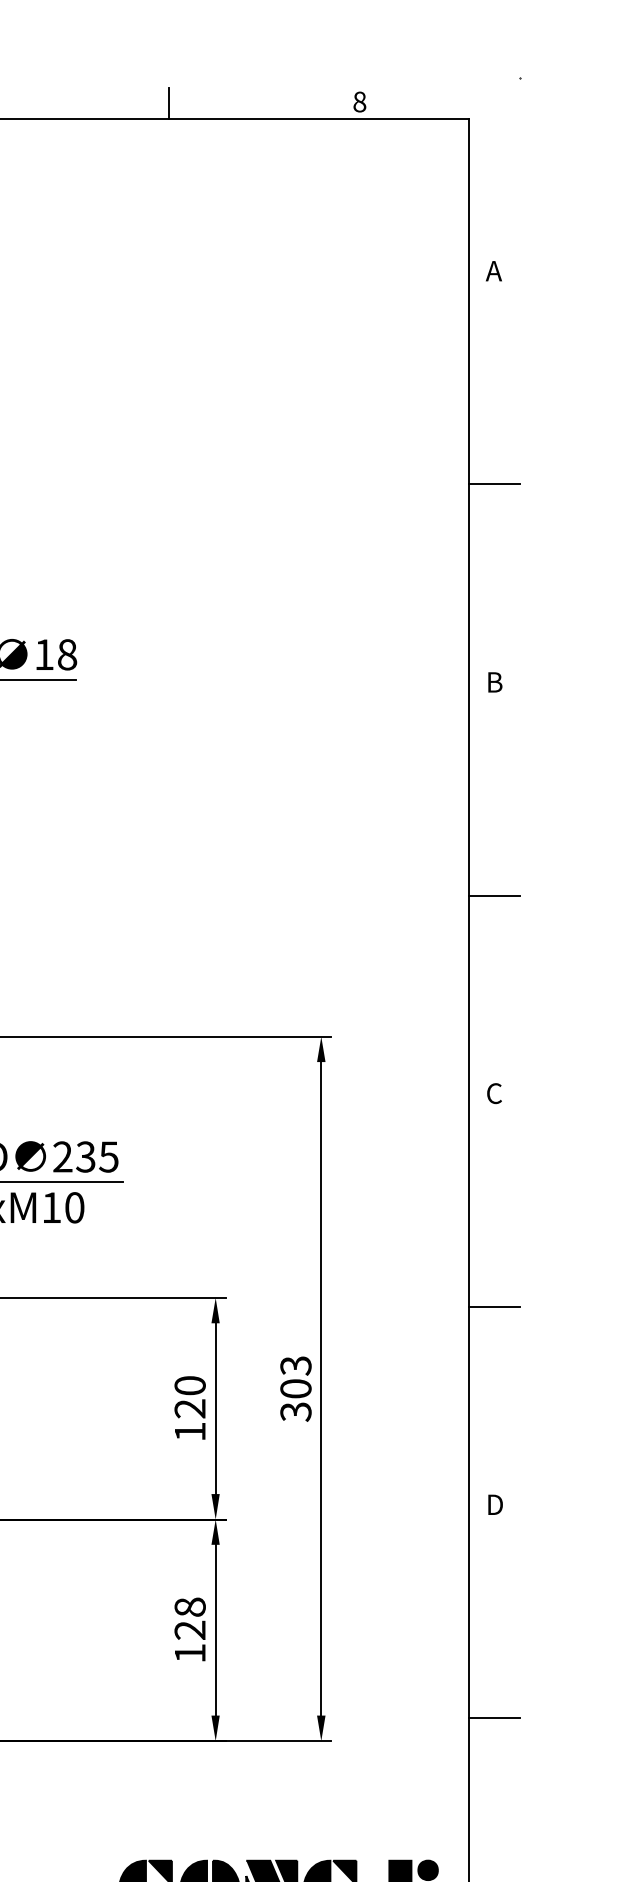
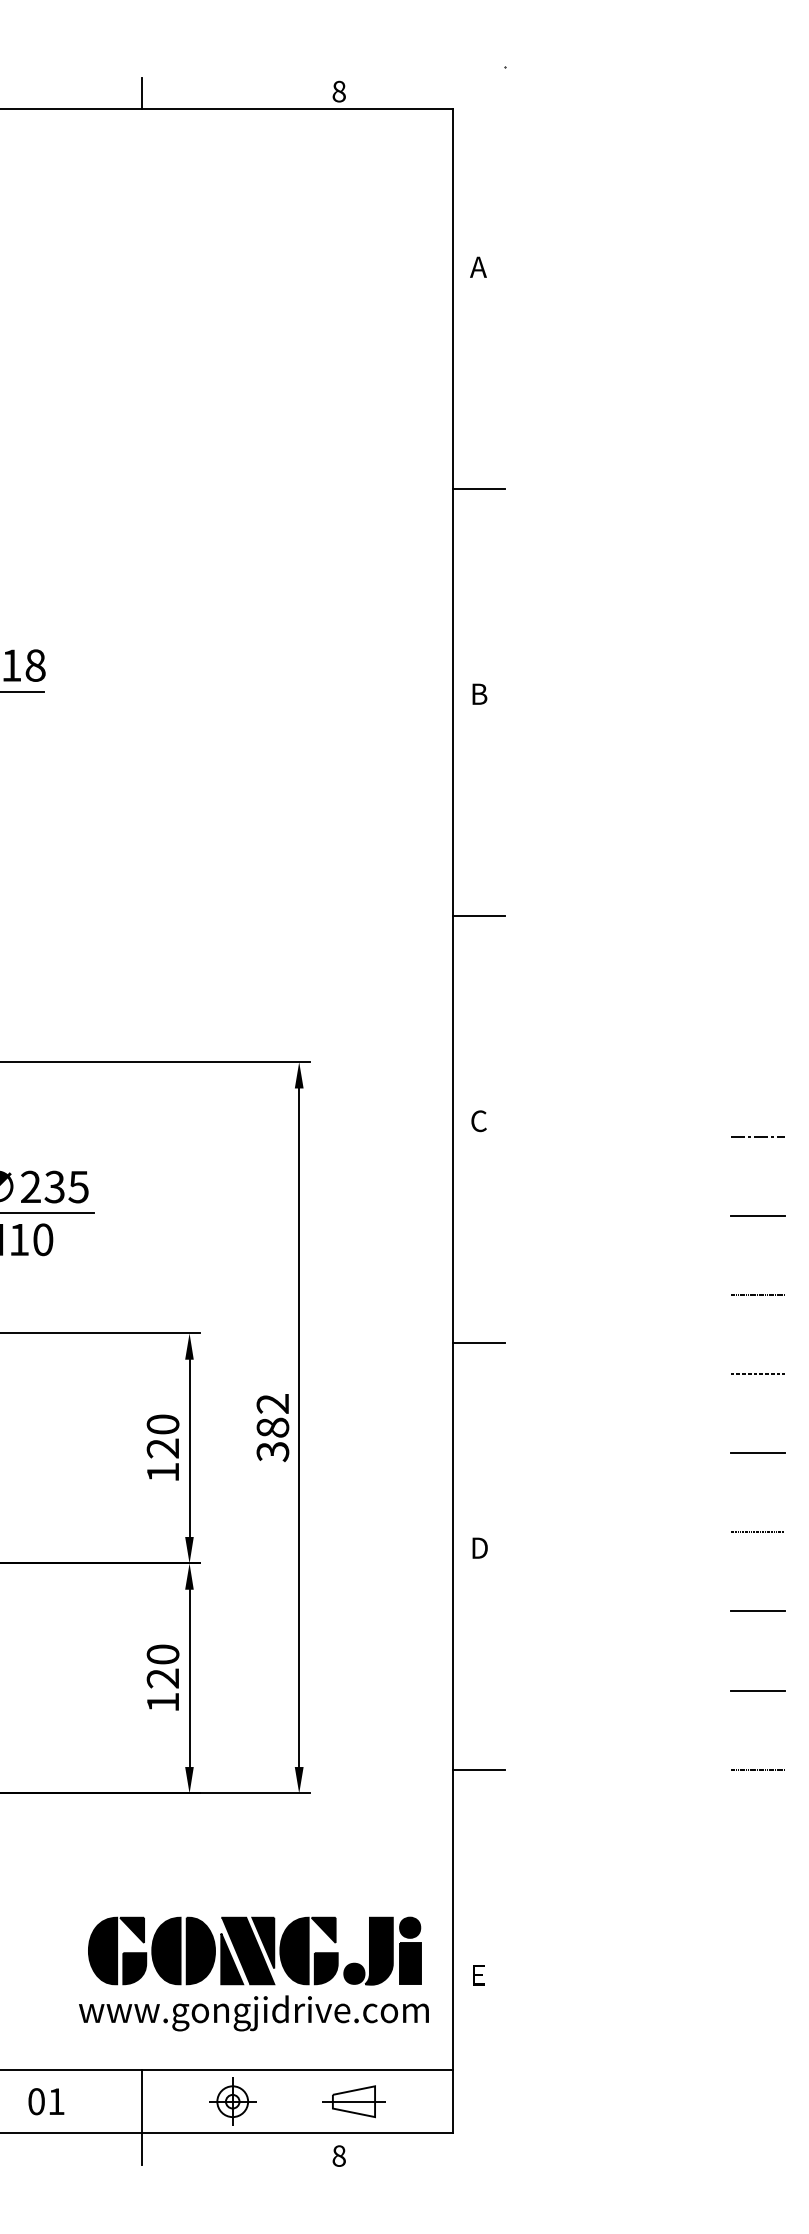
text: (295, 1377) -> (272, 1415), 303 -> 382
text: (190, 1607) -> (163, 1654), 128 -> 120

